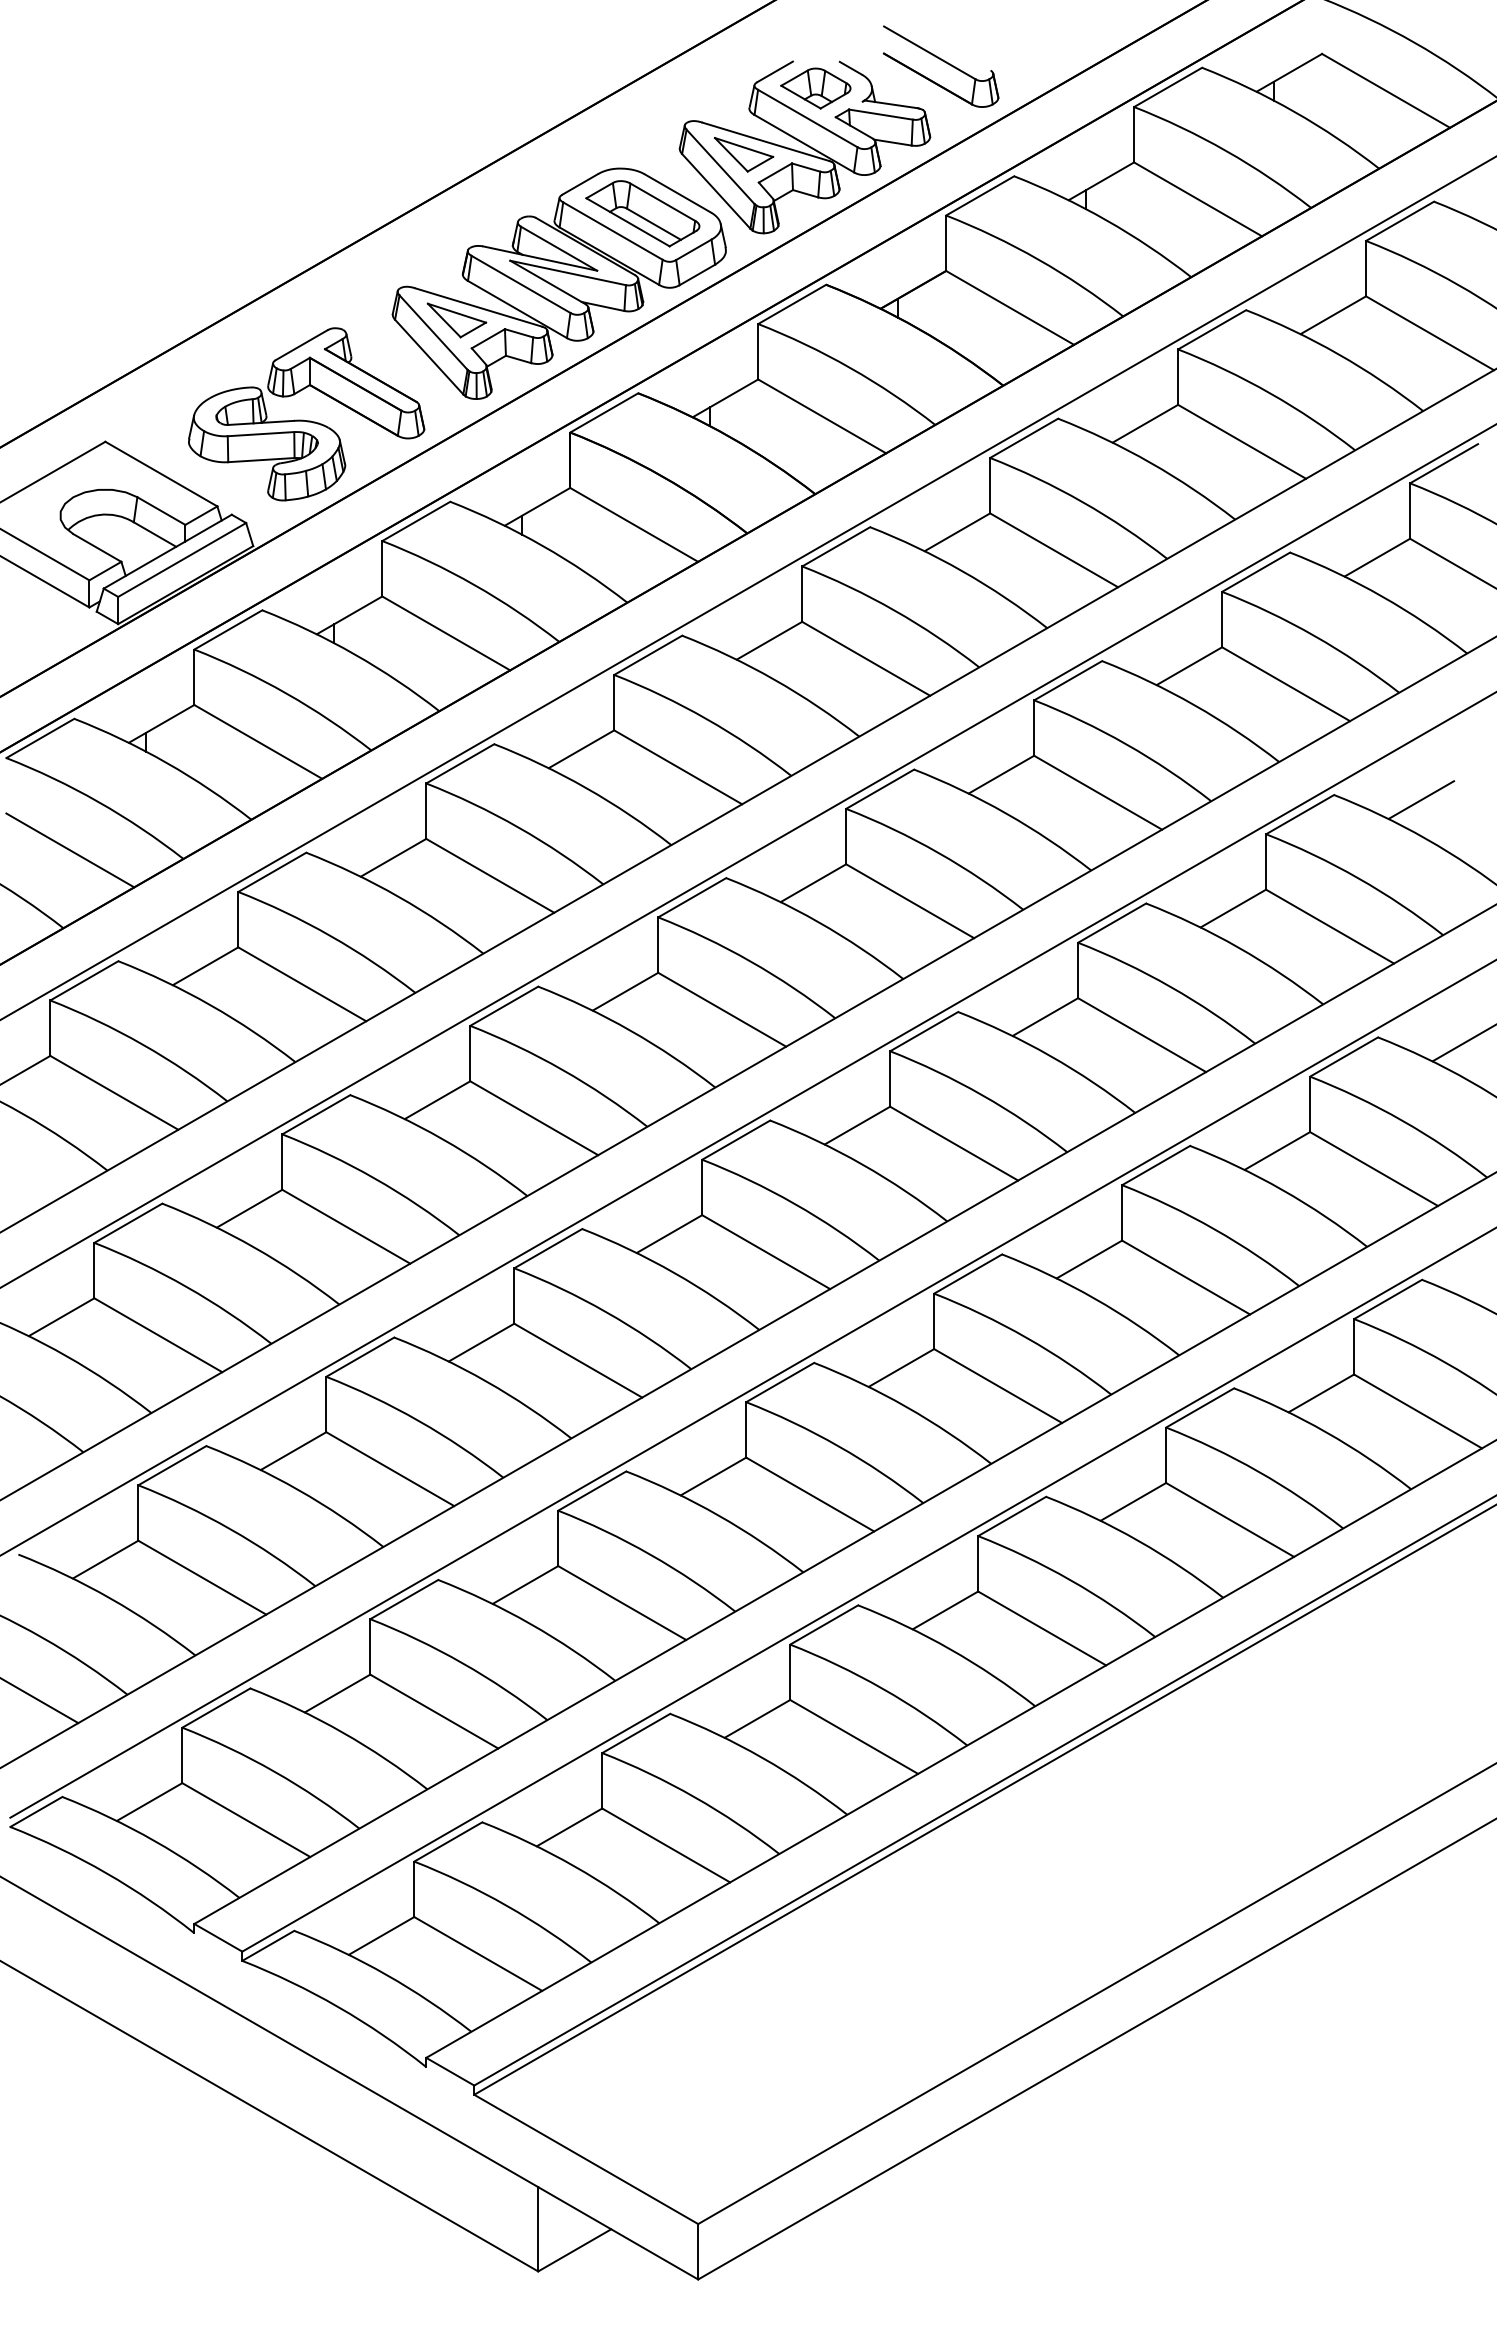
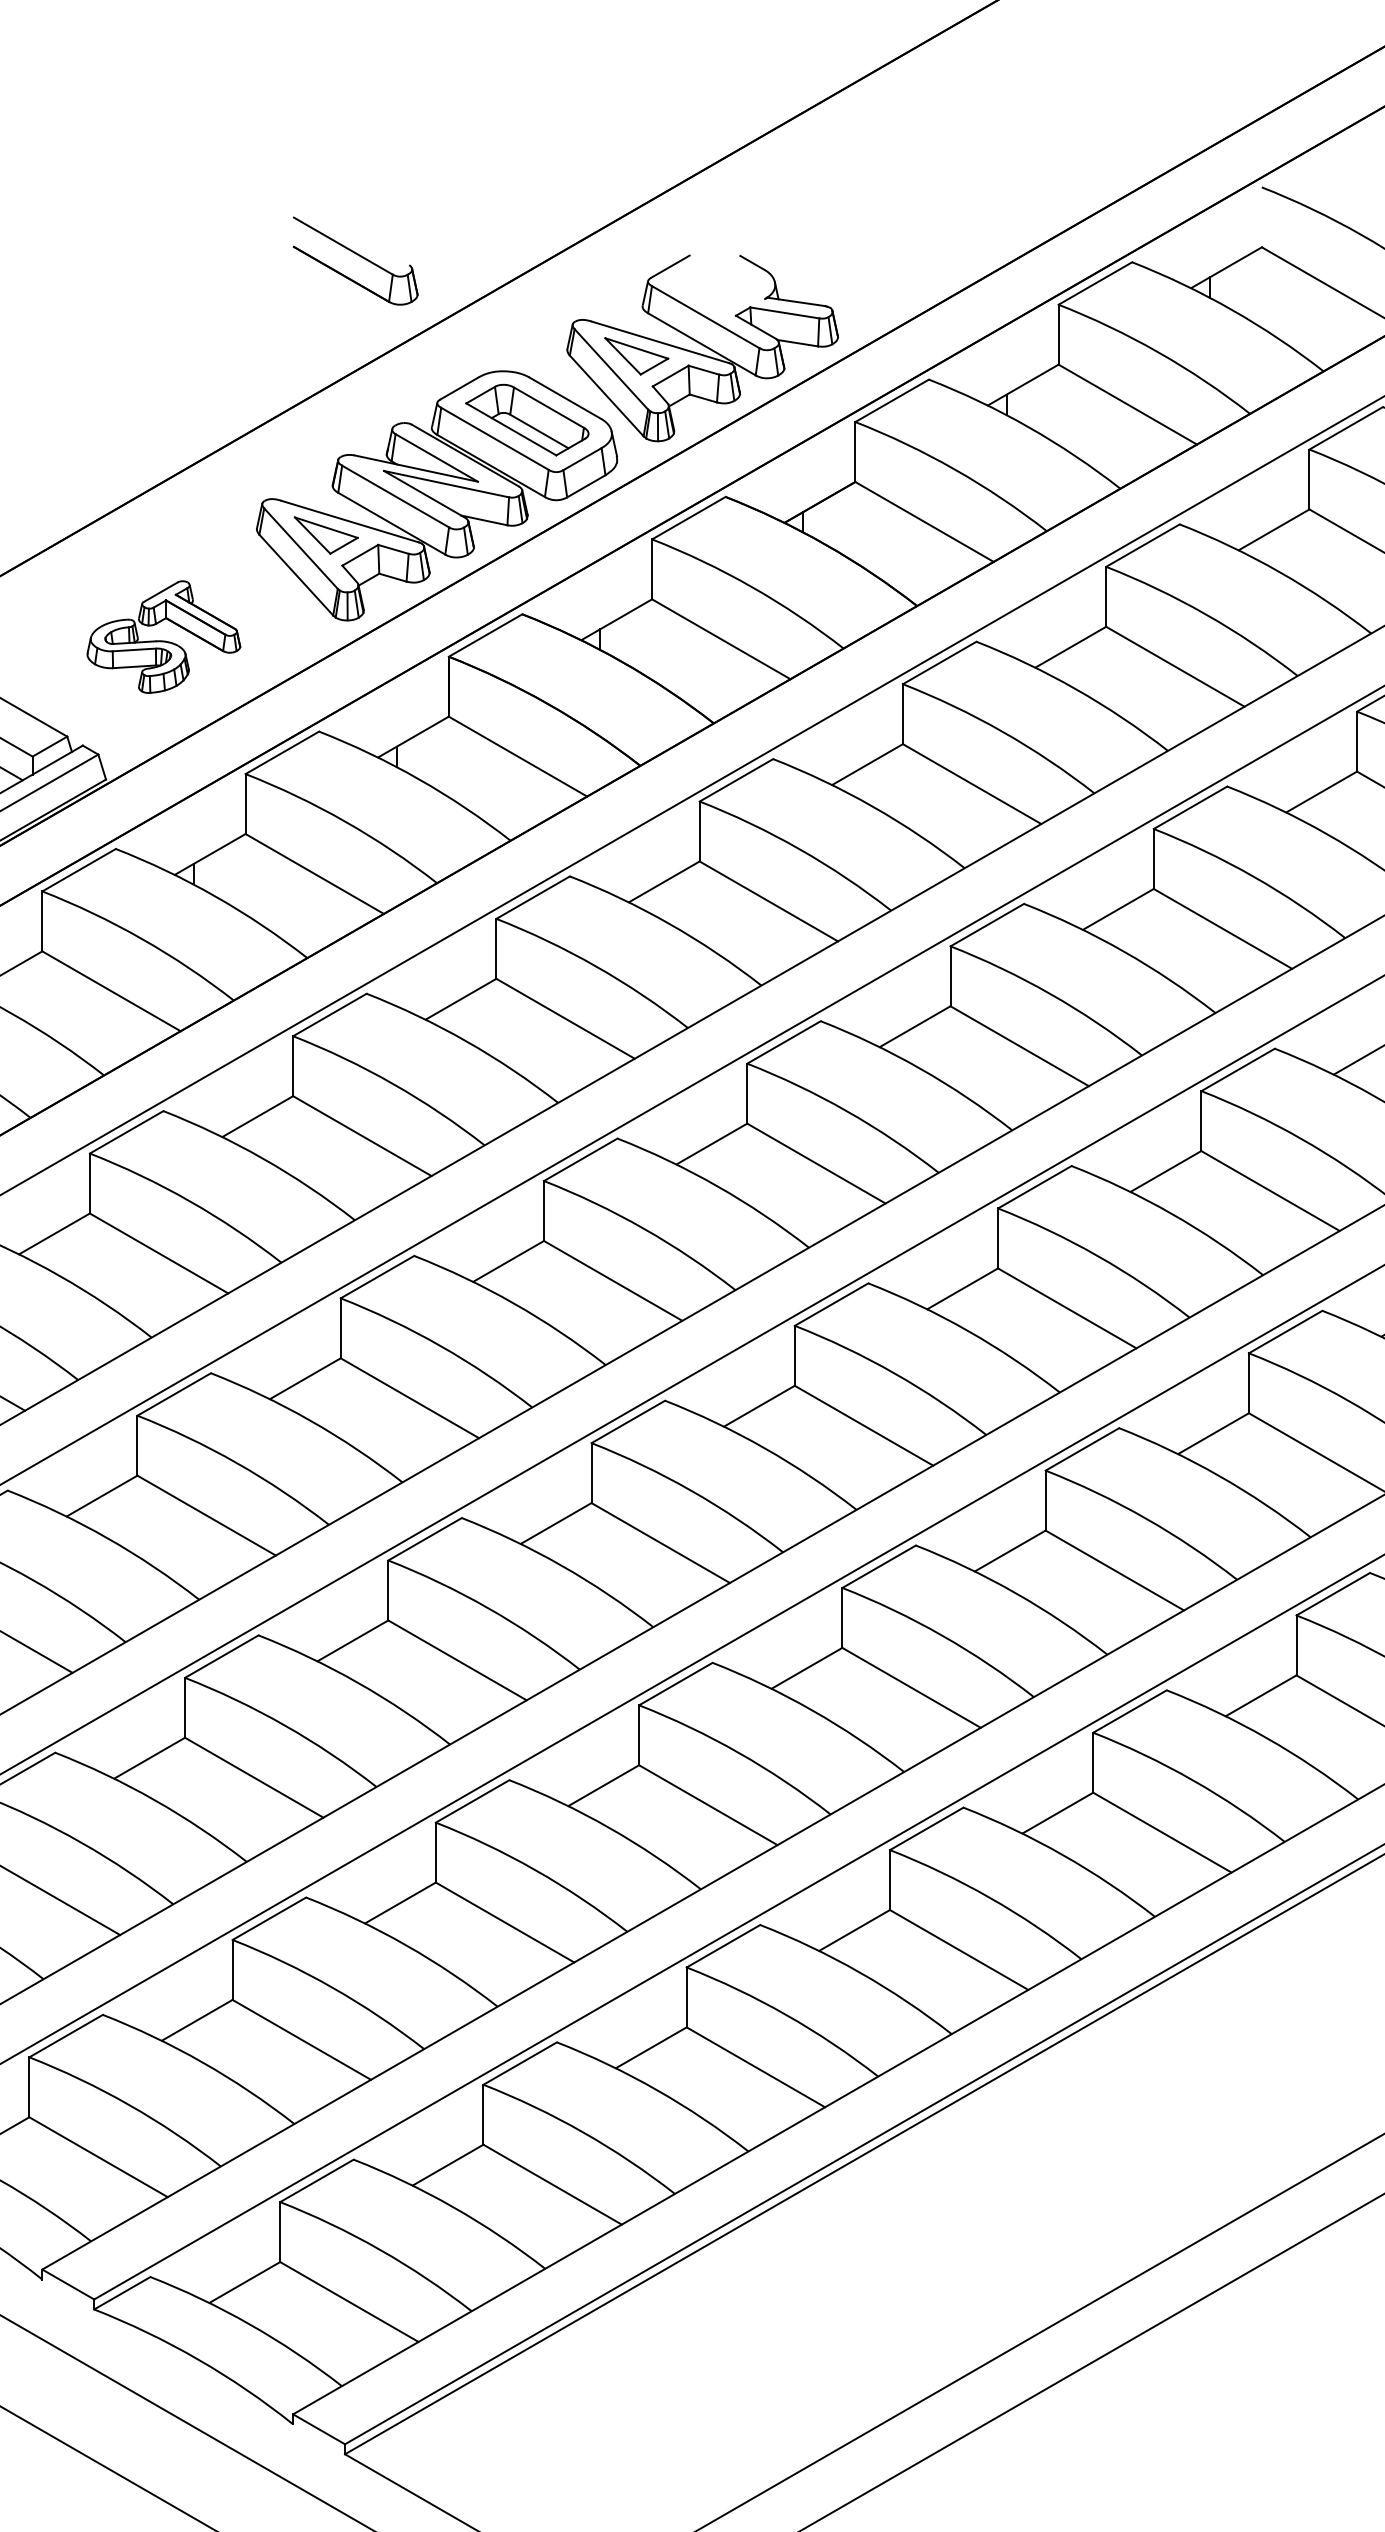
part: (941, 66) -> (356, 260), moved
part: (815, 88) -> (714, 284), removed
part: (306, 414) -> (163, 637), size x0.6

